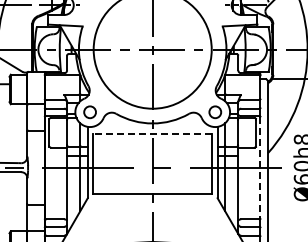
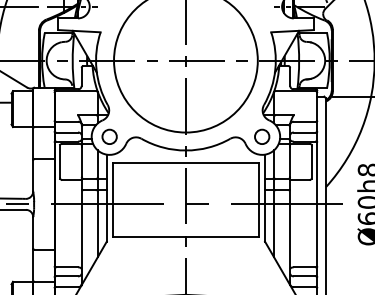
line: (152, 133) -> (185, 162), dashed -> solid
line: (260, 168) -> (317, 205), dashed -> solid

